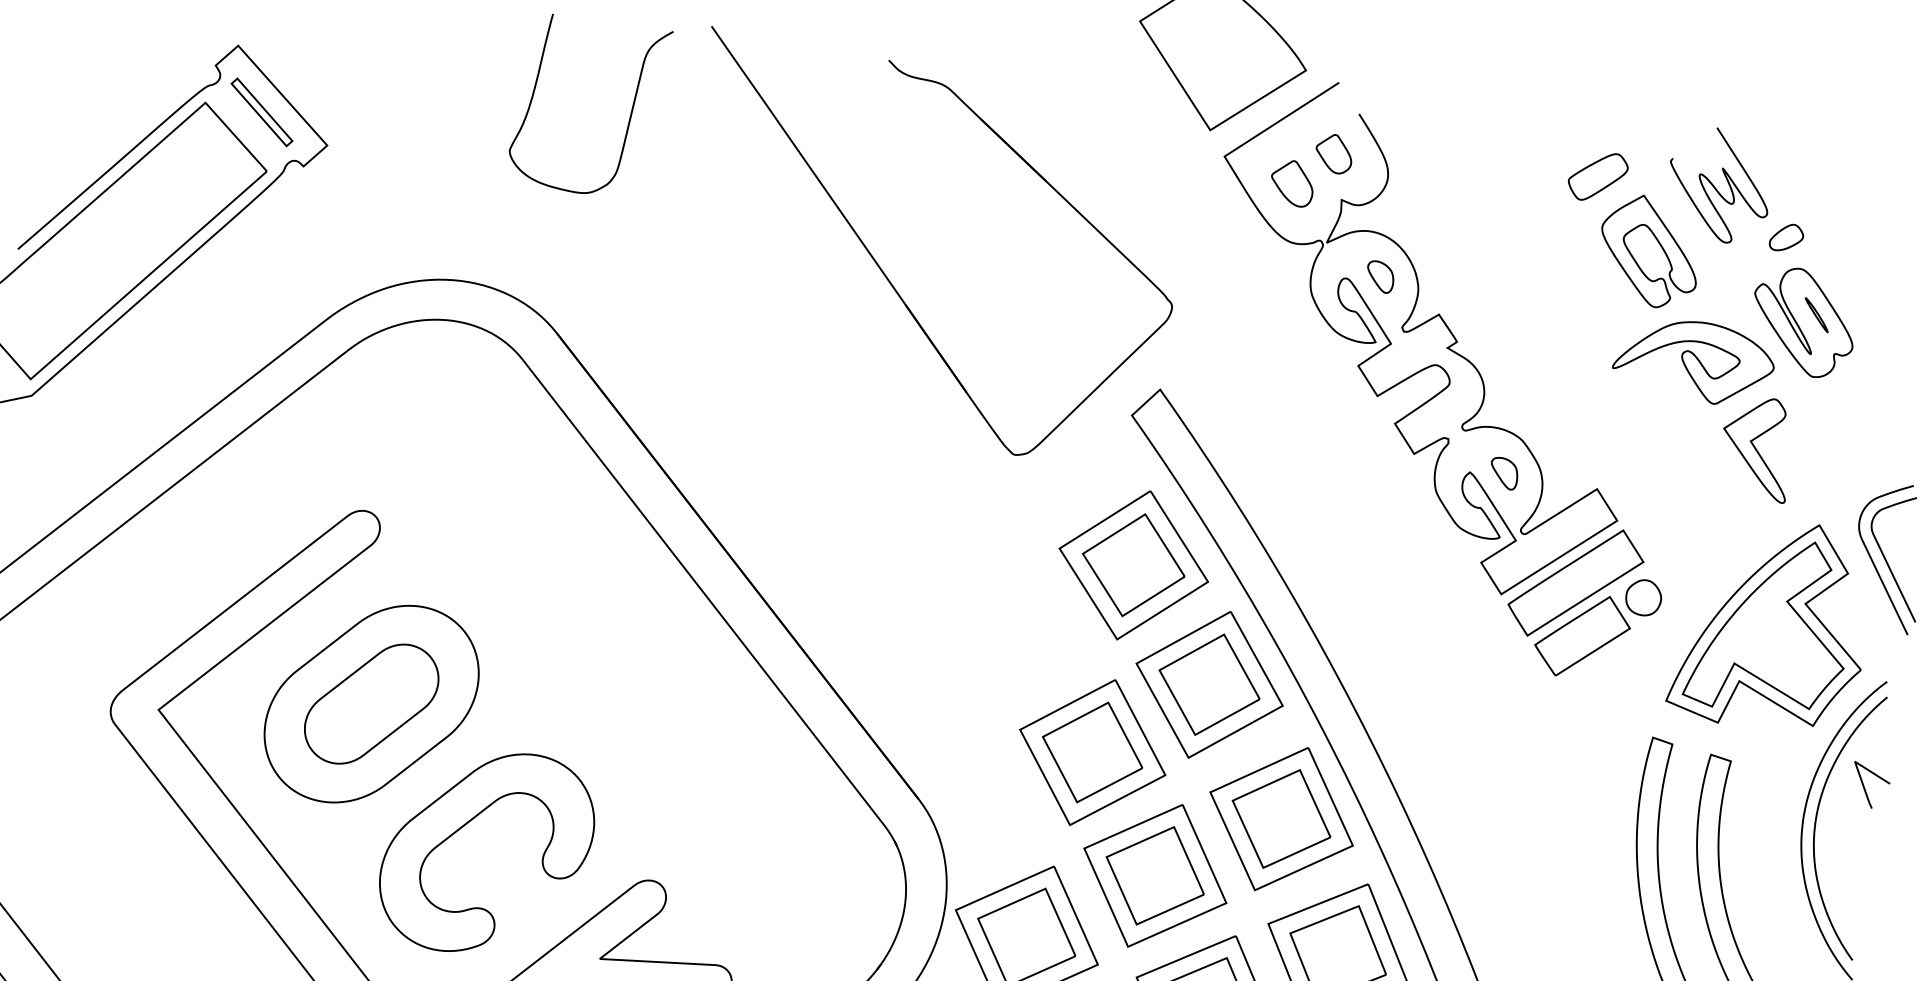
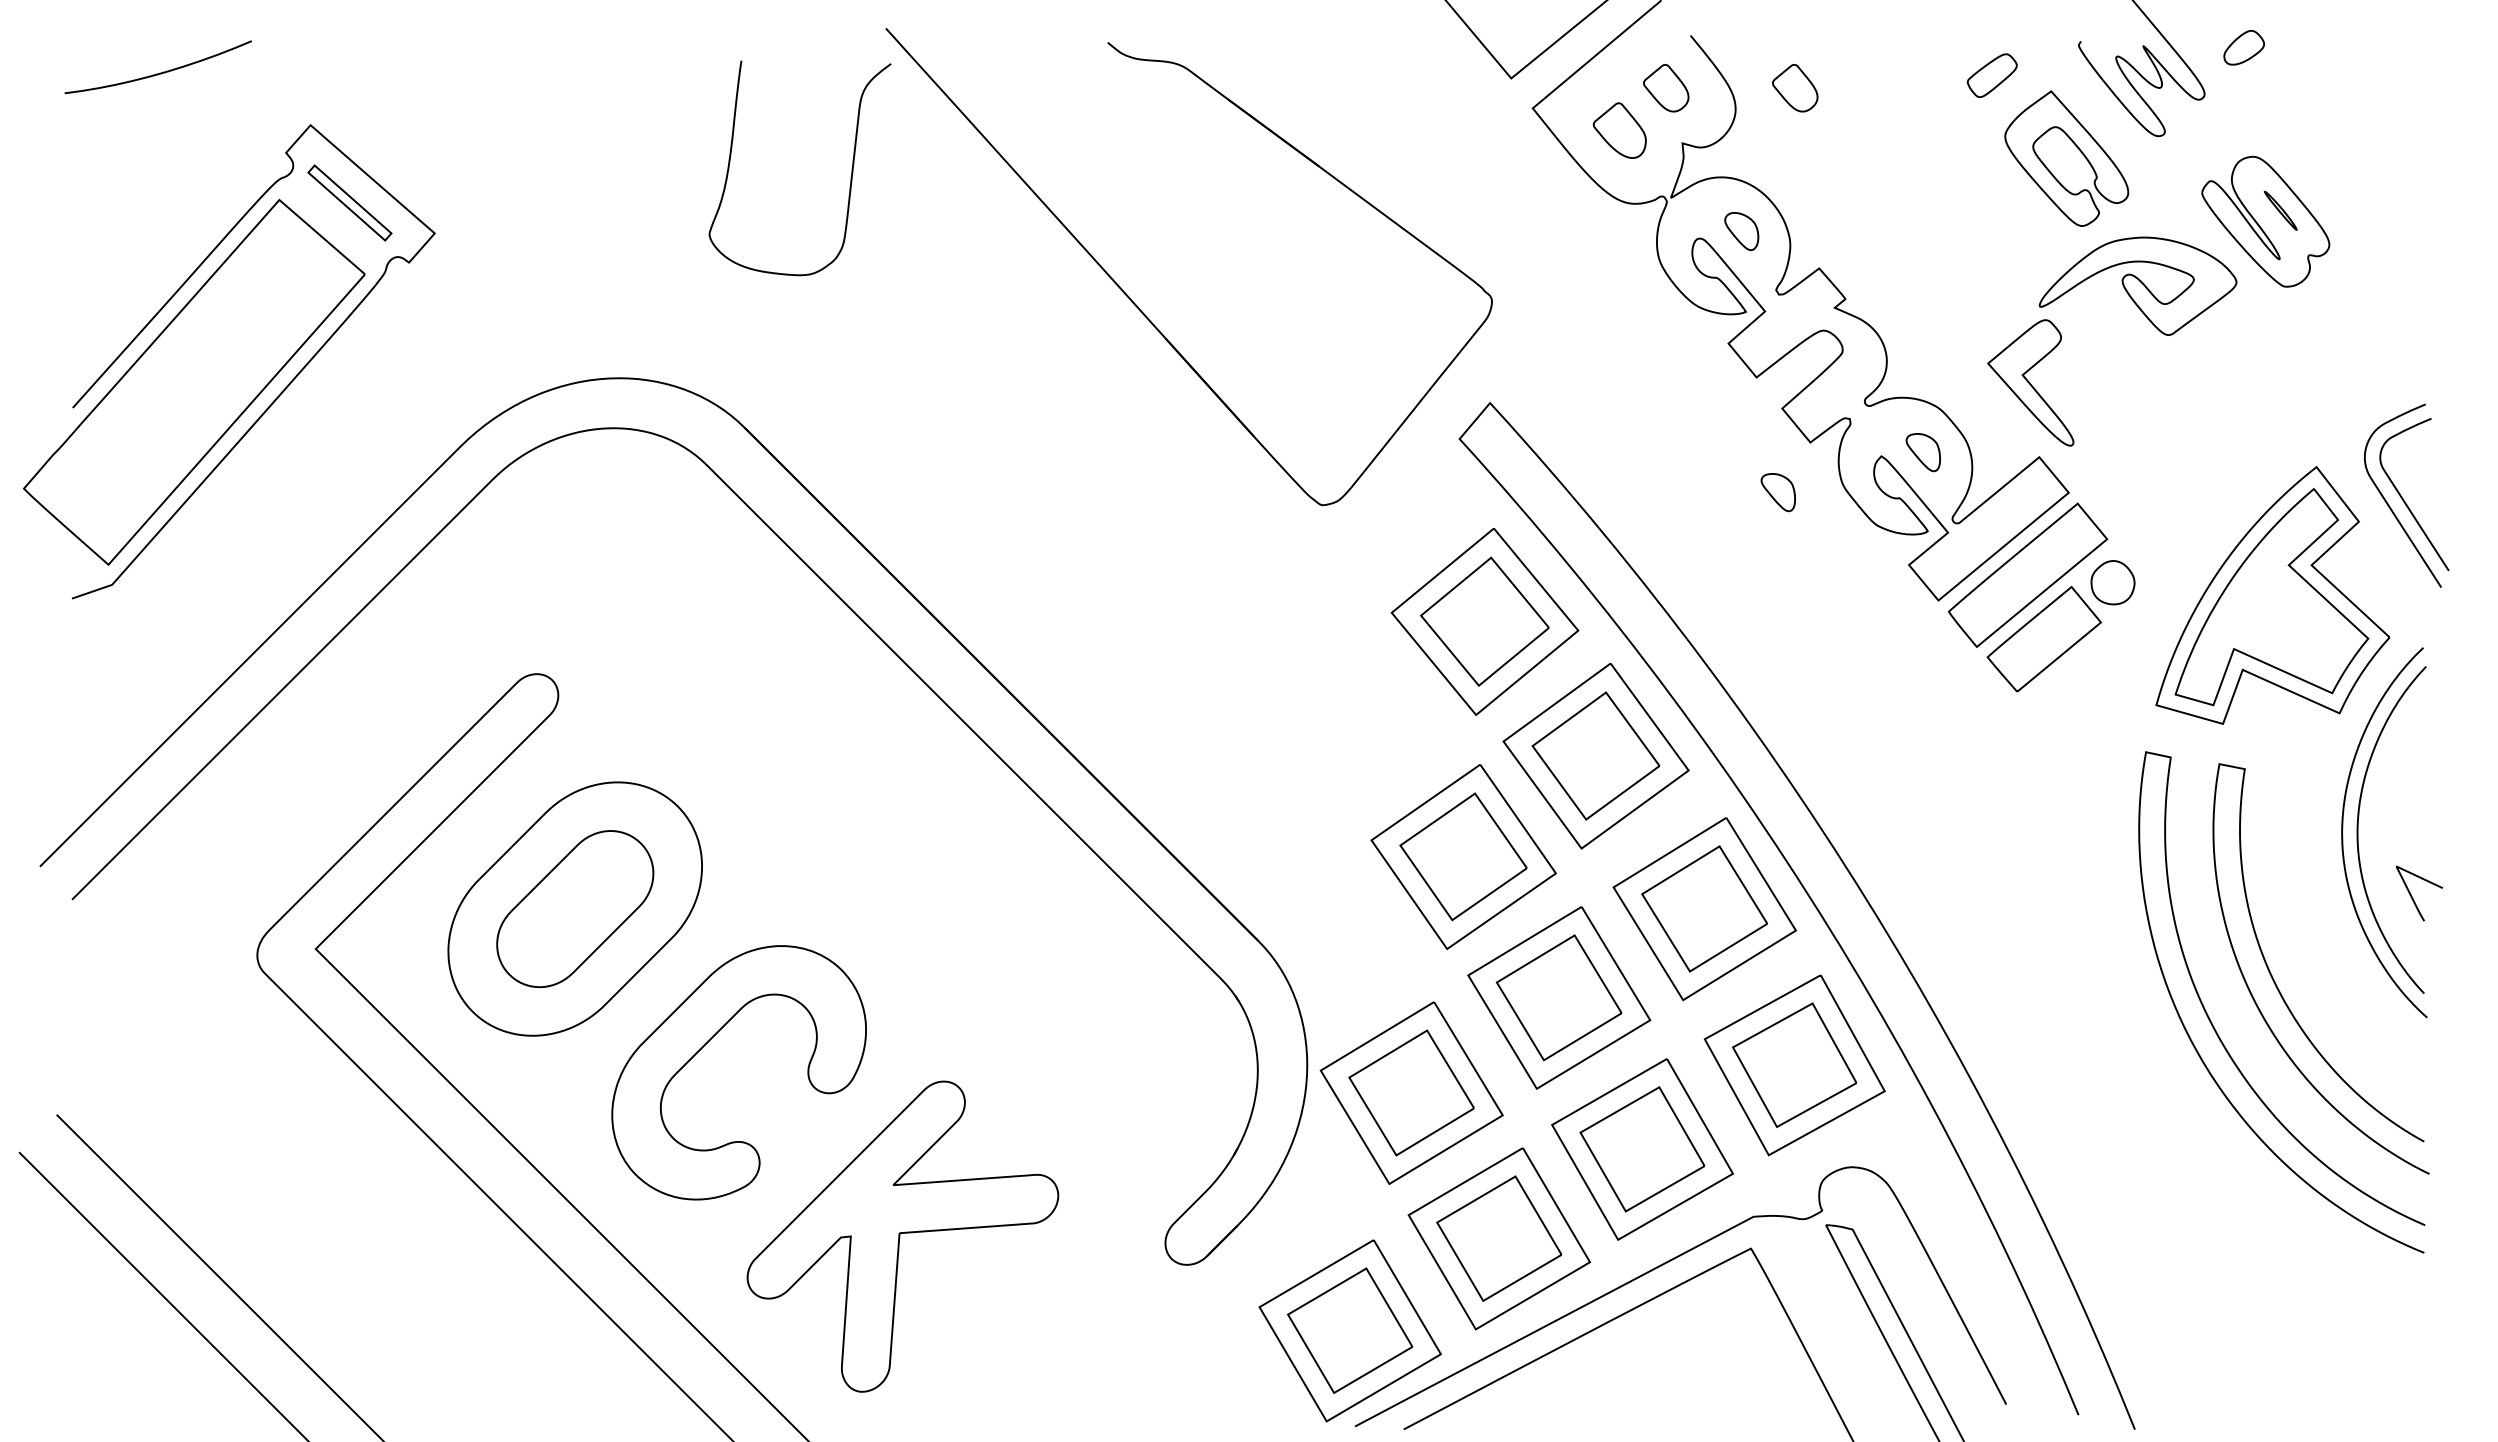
curve: (629, 119) -> (850, 177), moved
part: (1438, 167) -> (1795, 88), added
part: (1598, 176) -> (1992, 75), size x0.7
part: (1786, 237) -> (2243, 47), moved
part: (1756, 448) -> (2030, 382), moved
part: (1382, 490) -> (1777, 492), added
line: (1864, 787) -> (2412, 896), moved

